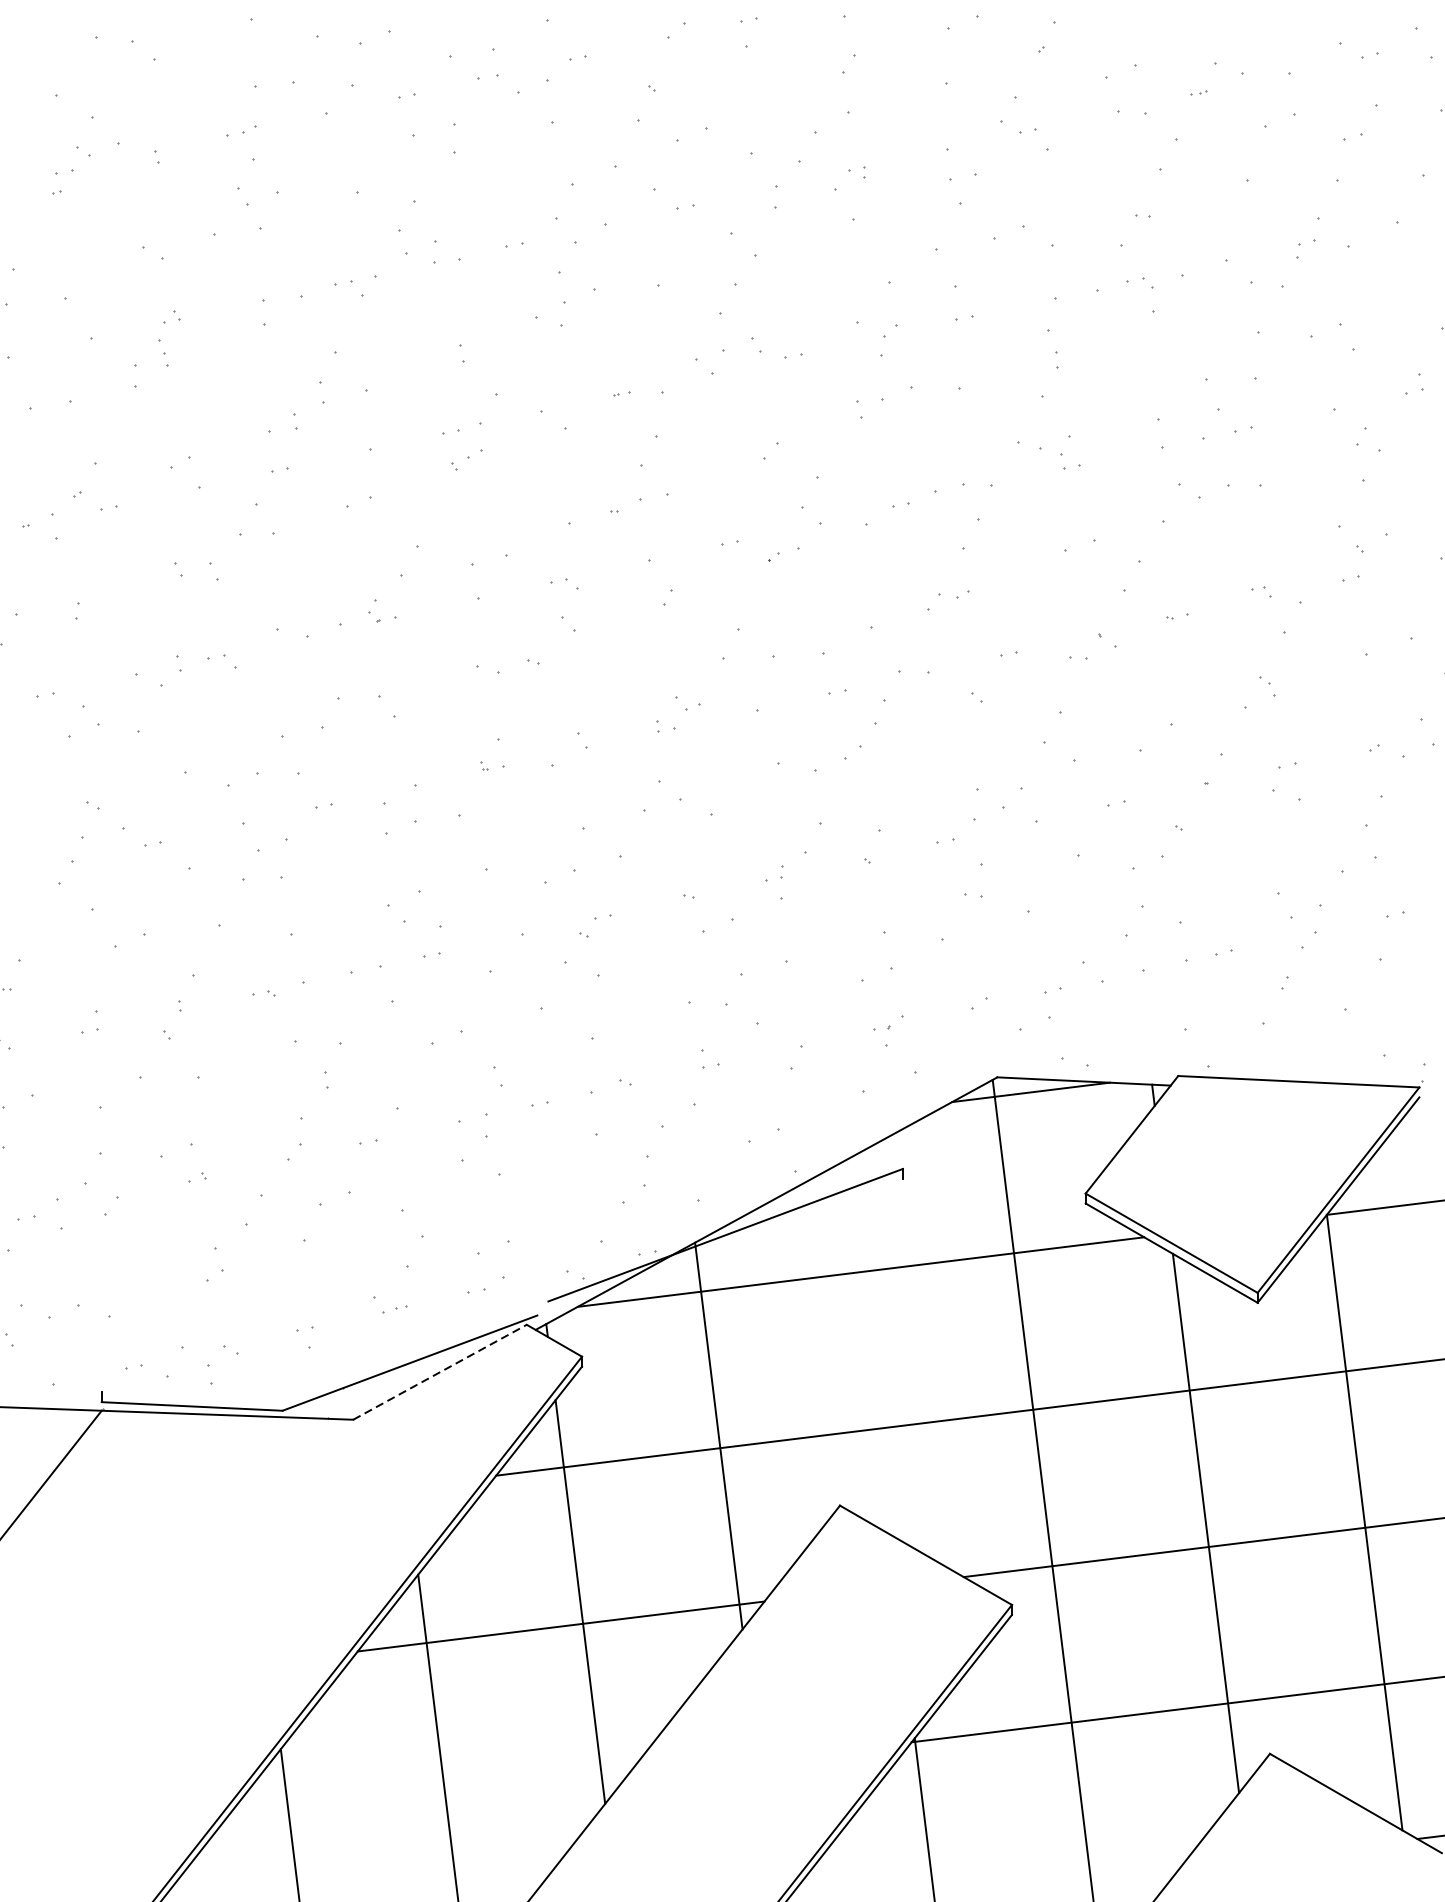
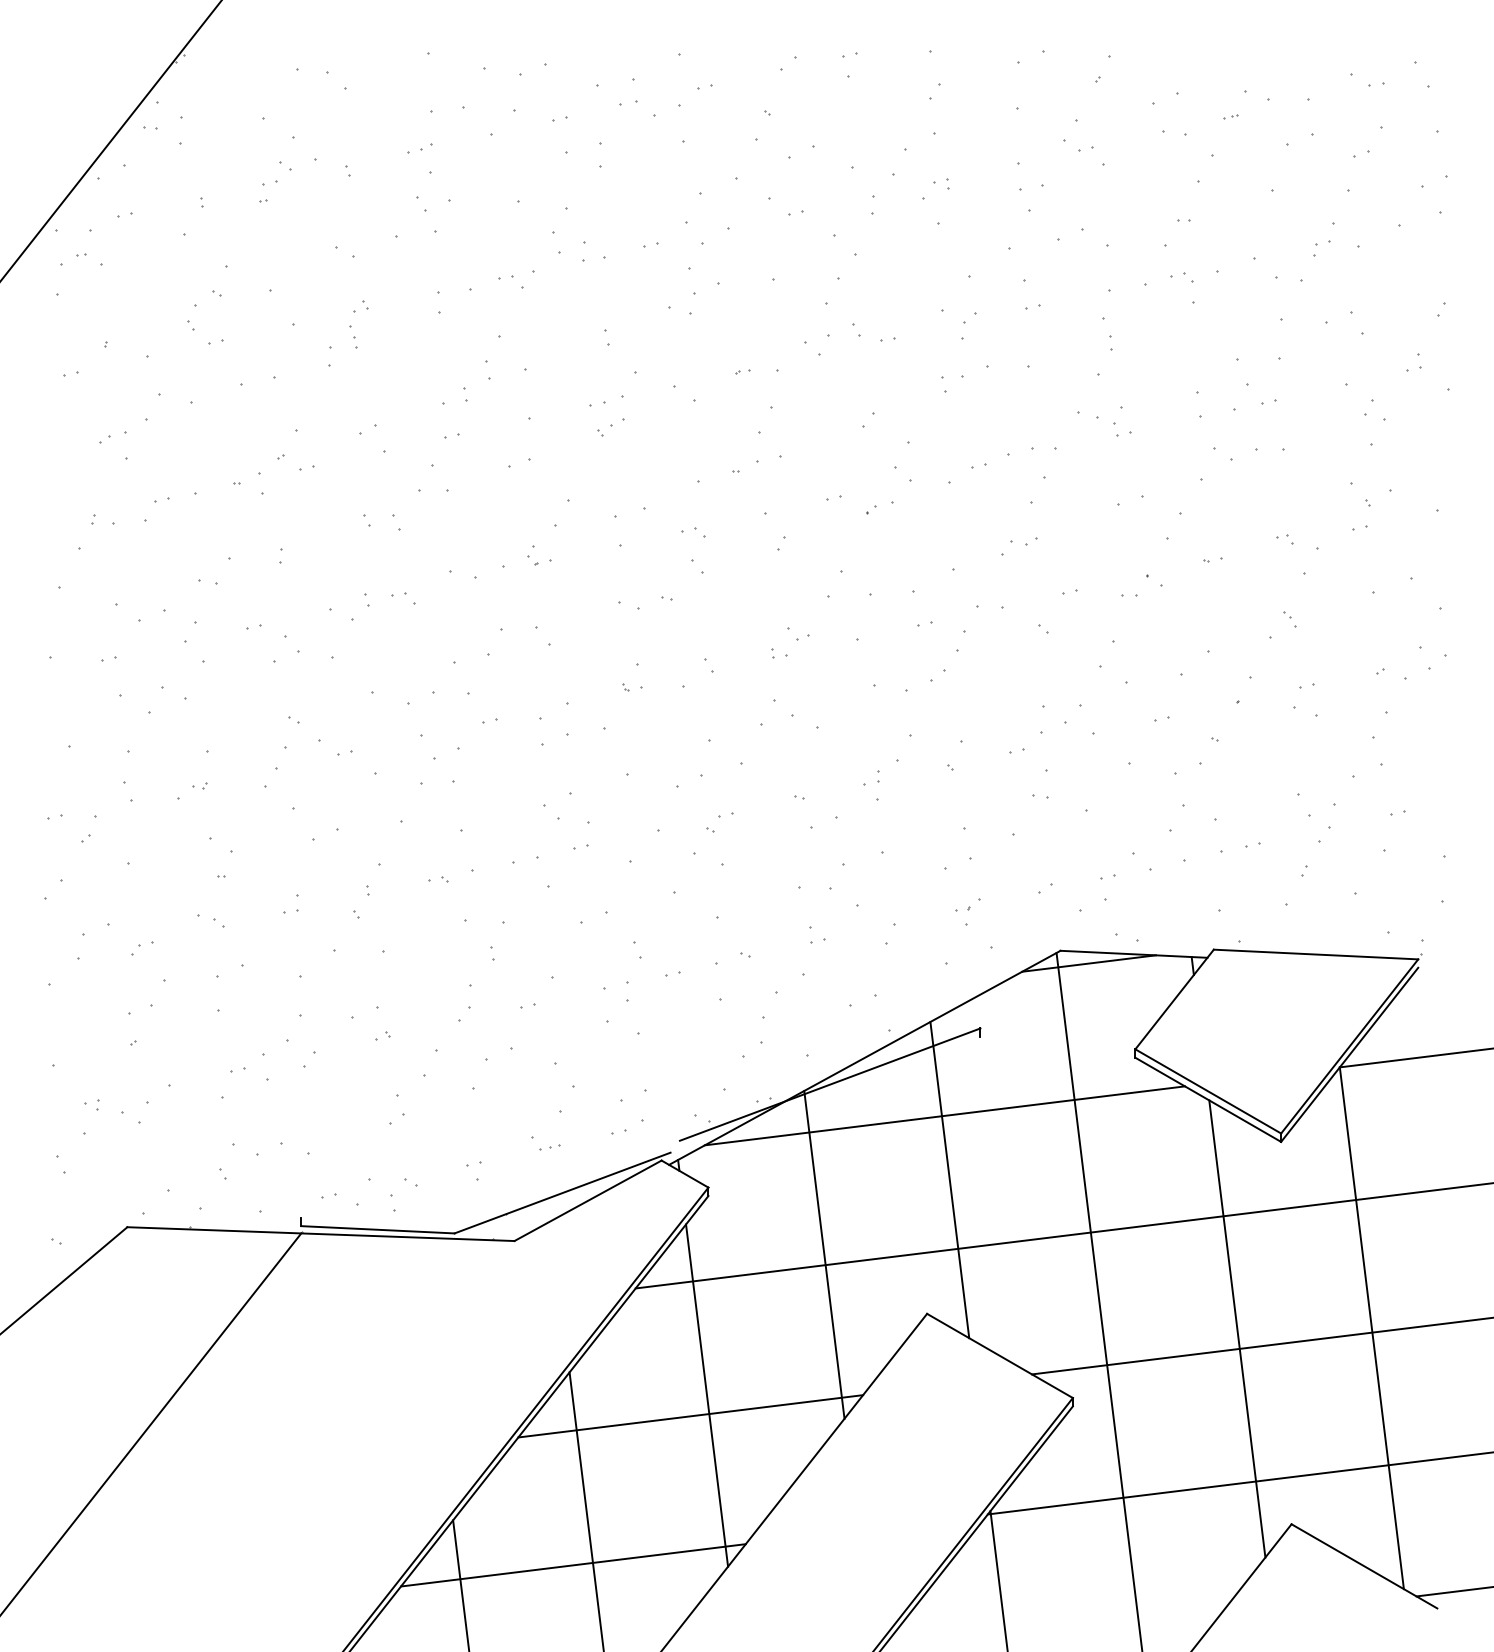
line: (866, 1347) -> (949, 1179), added
line: (440, 1371) -> (588, 1200), dashed -> solid
line: (422, 1802) -> (573, 1565), added

